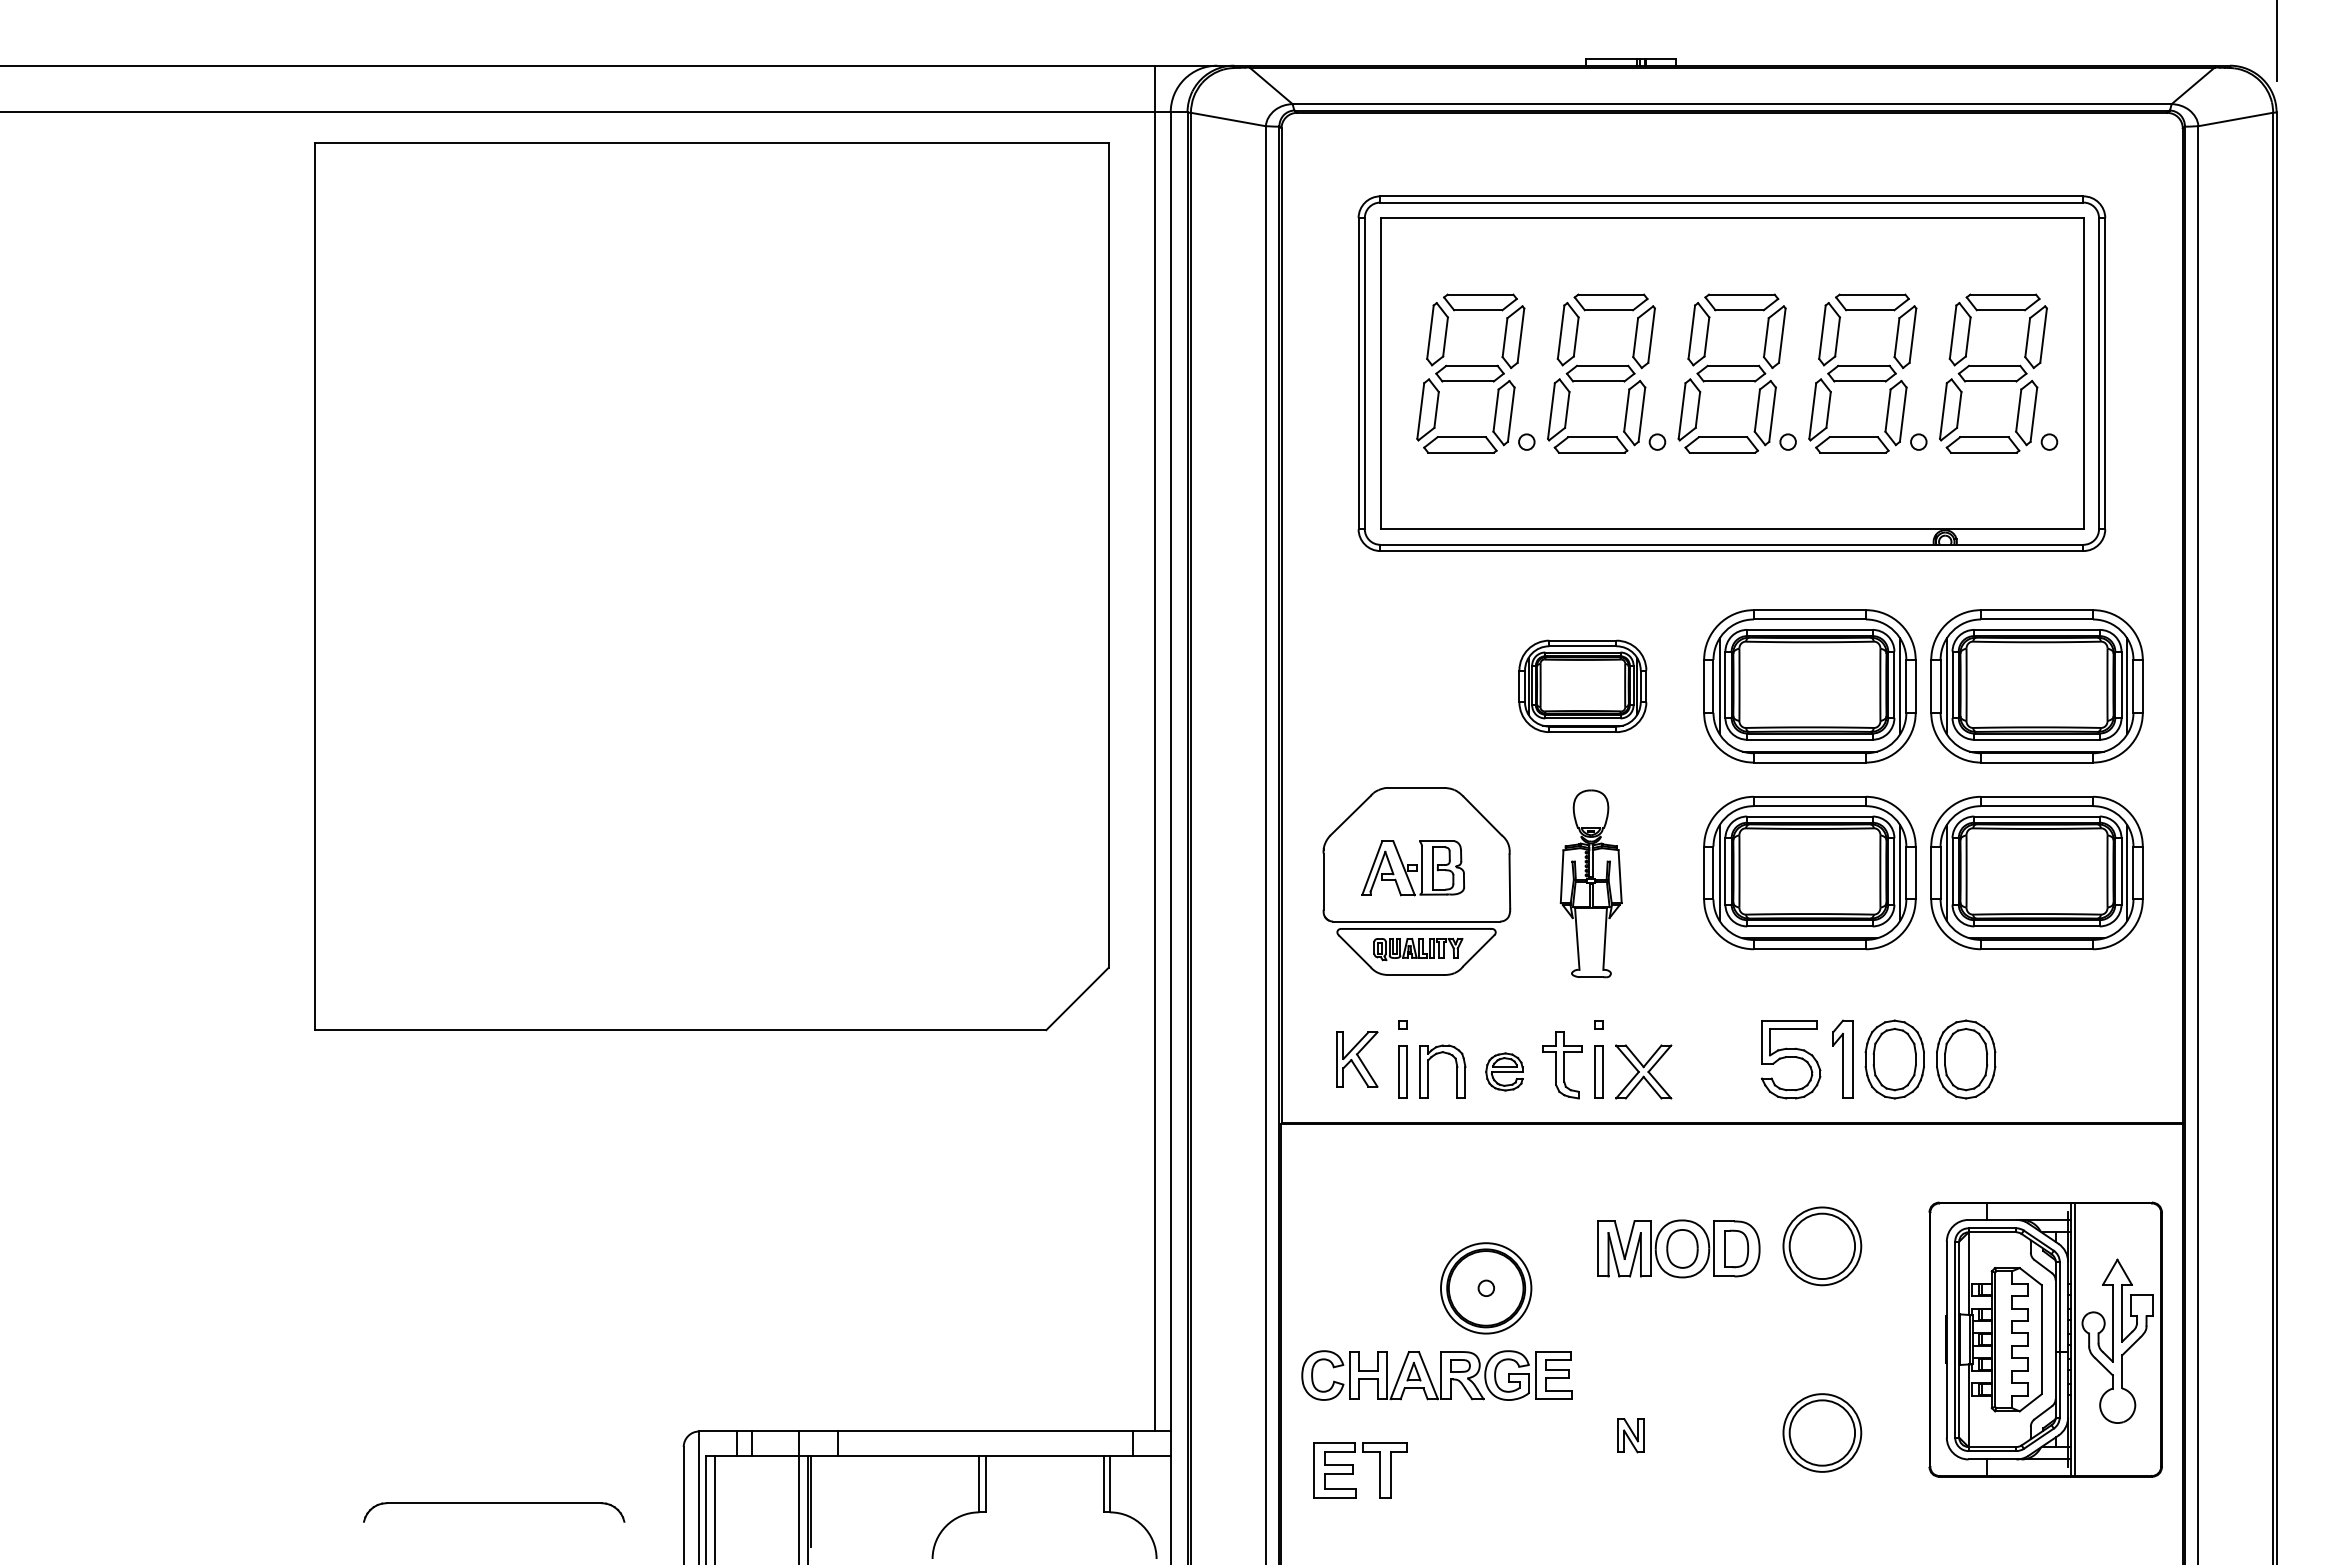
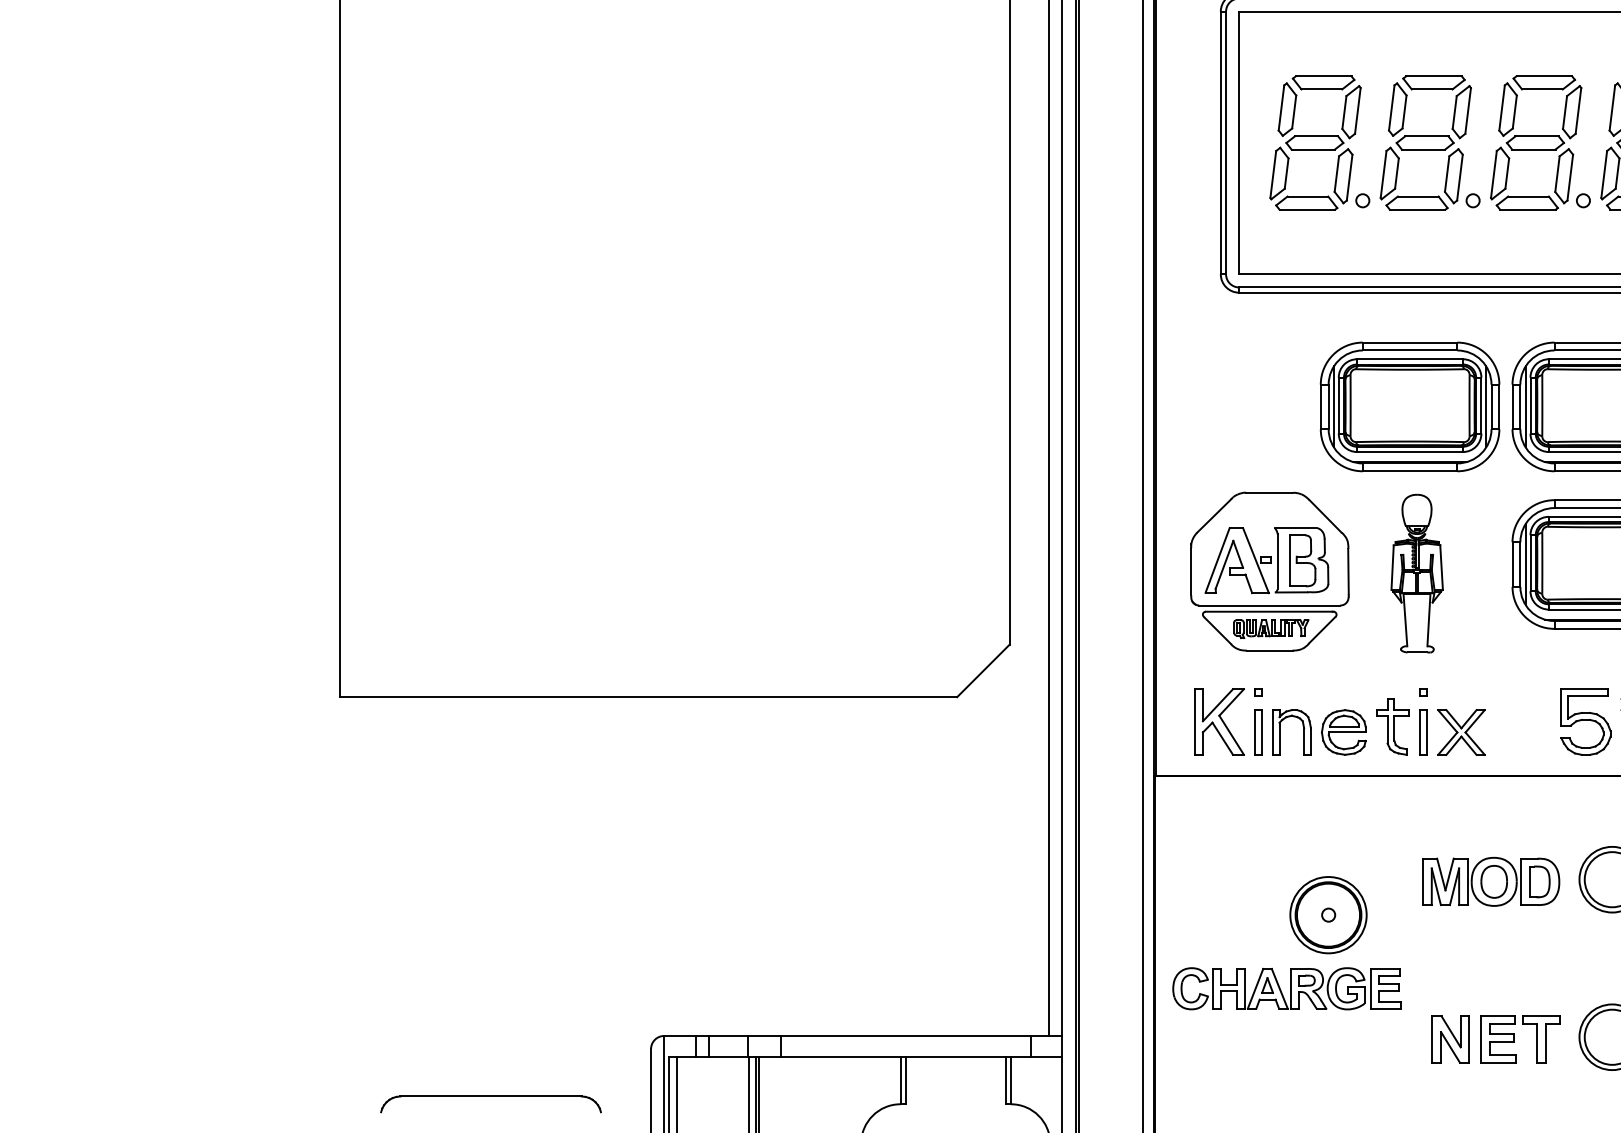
part: (1582, 686) -> (1409, 407), size x1.67
part: (1412, 867) -> (1266, 559), size x1.43
part: (1357, 1059) -> (1219, 721), size x1.43
part: (1504, 1071) -> (1343, 732), size x1.43
part: (1630, 1435) -> (1450, 1039), size x1.67
part: (1353, 1470) -> (1514, 1039), moved

